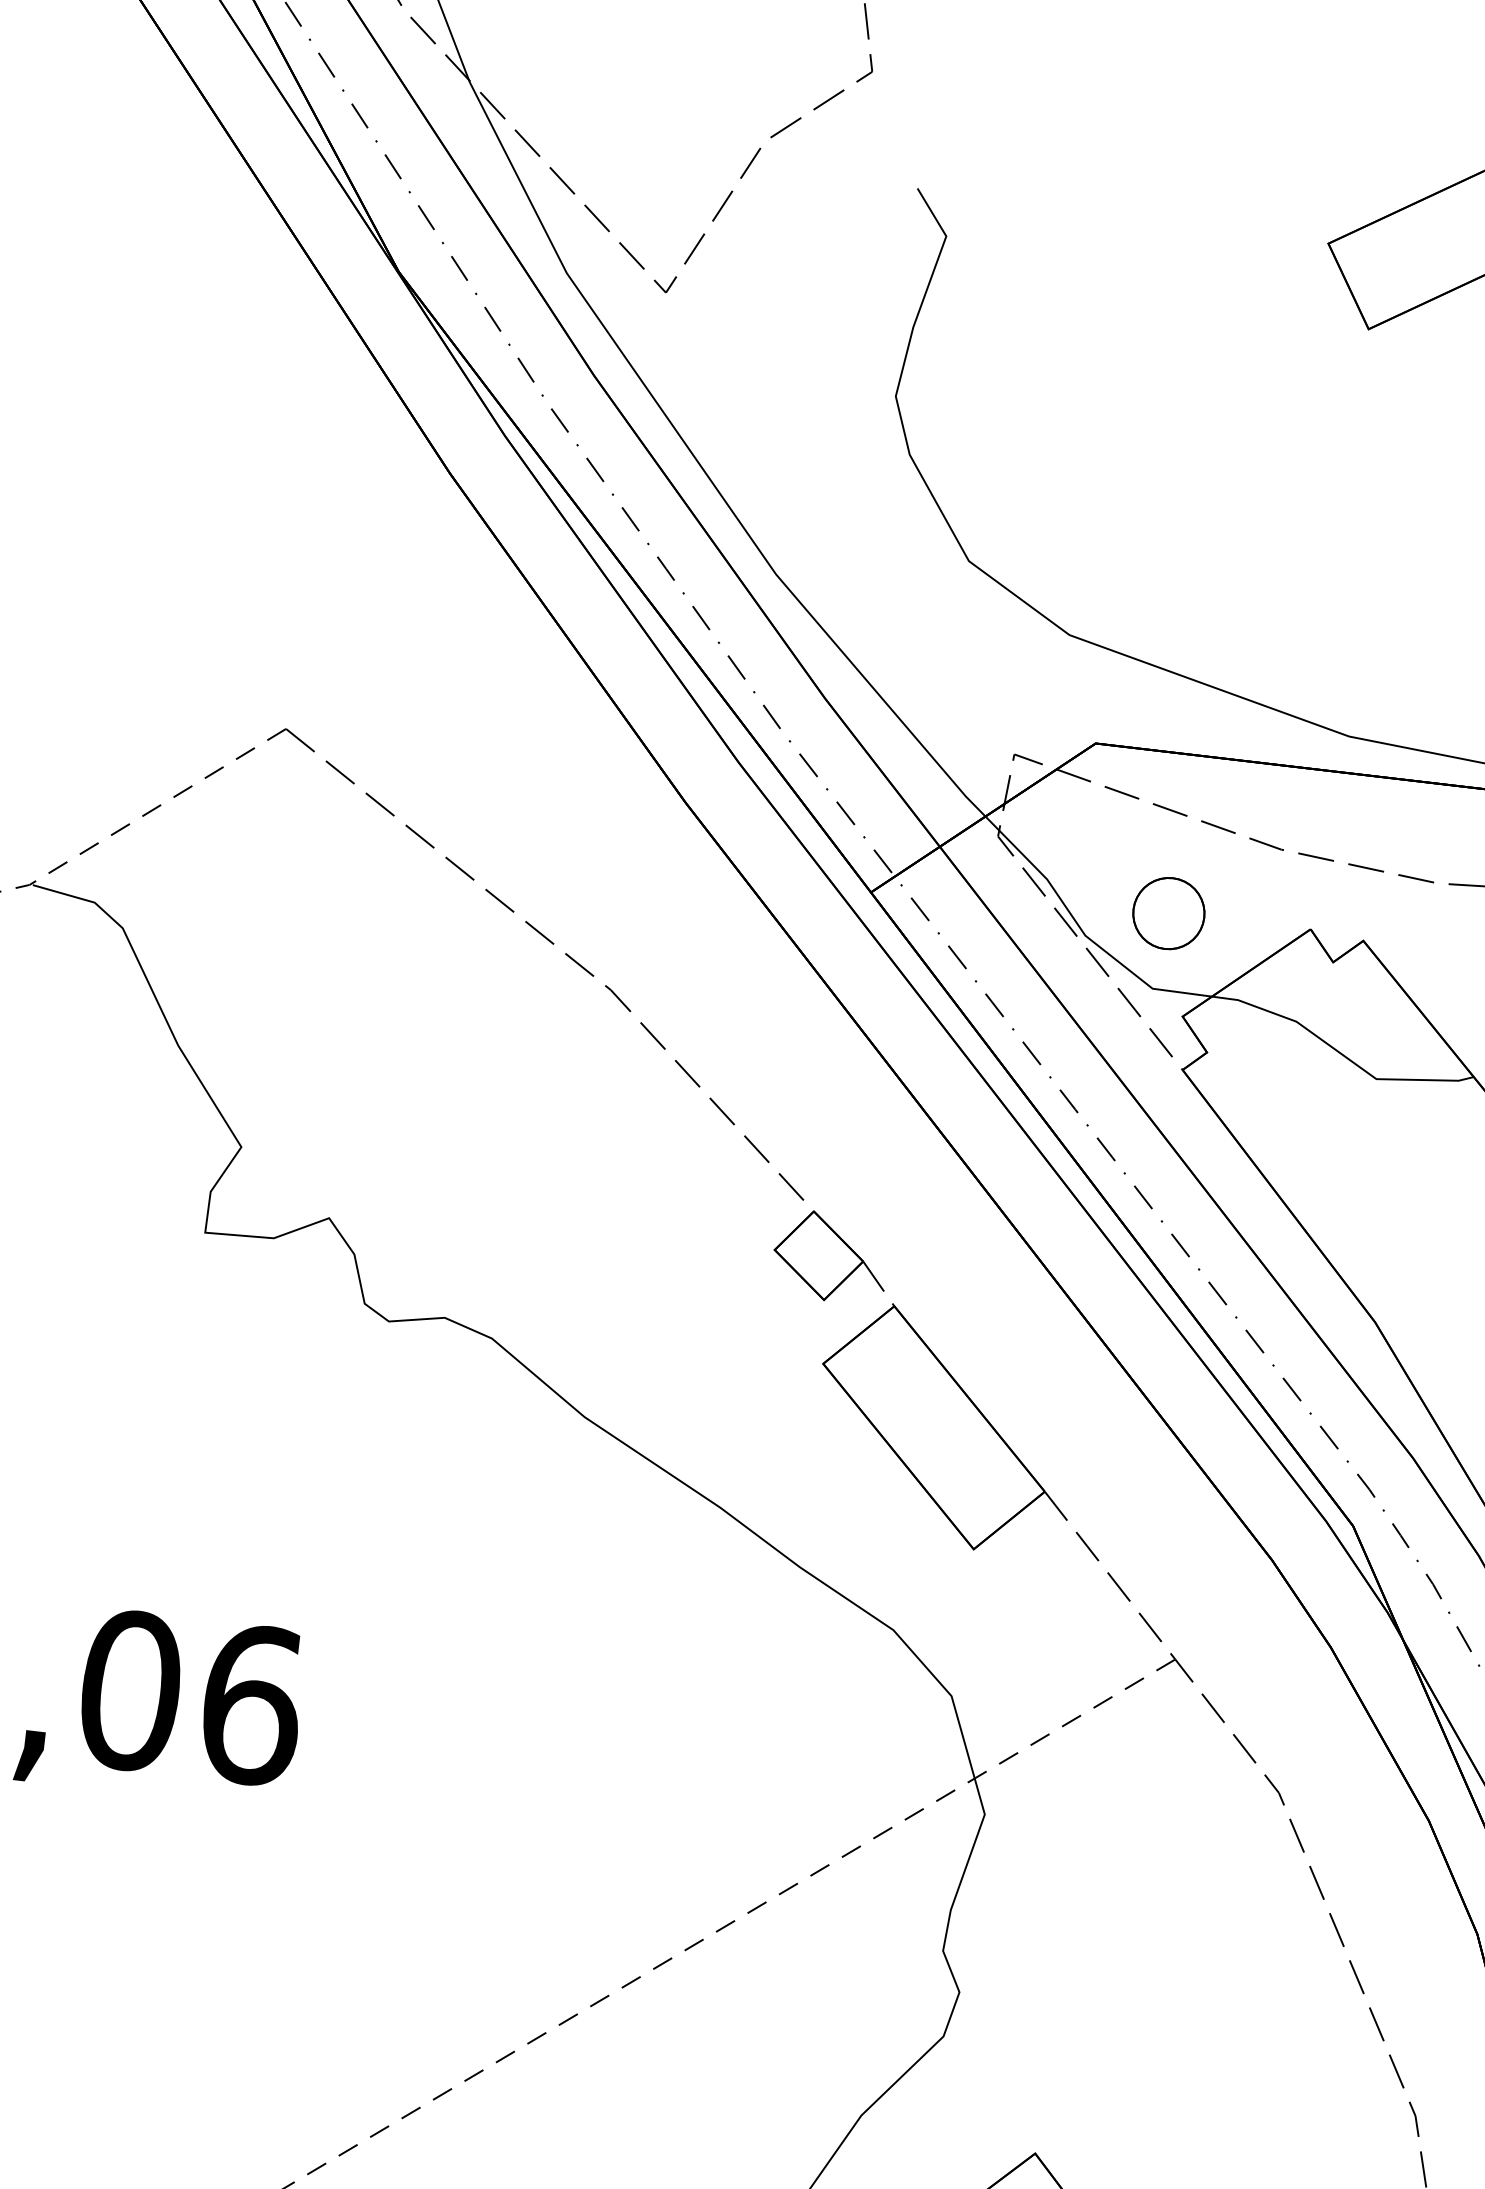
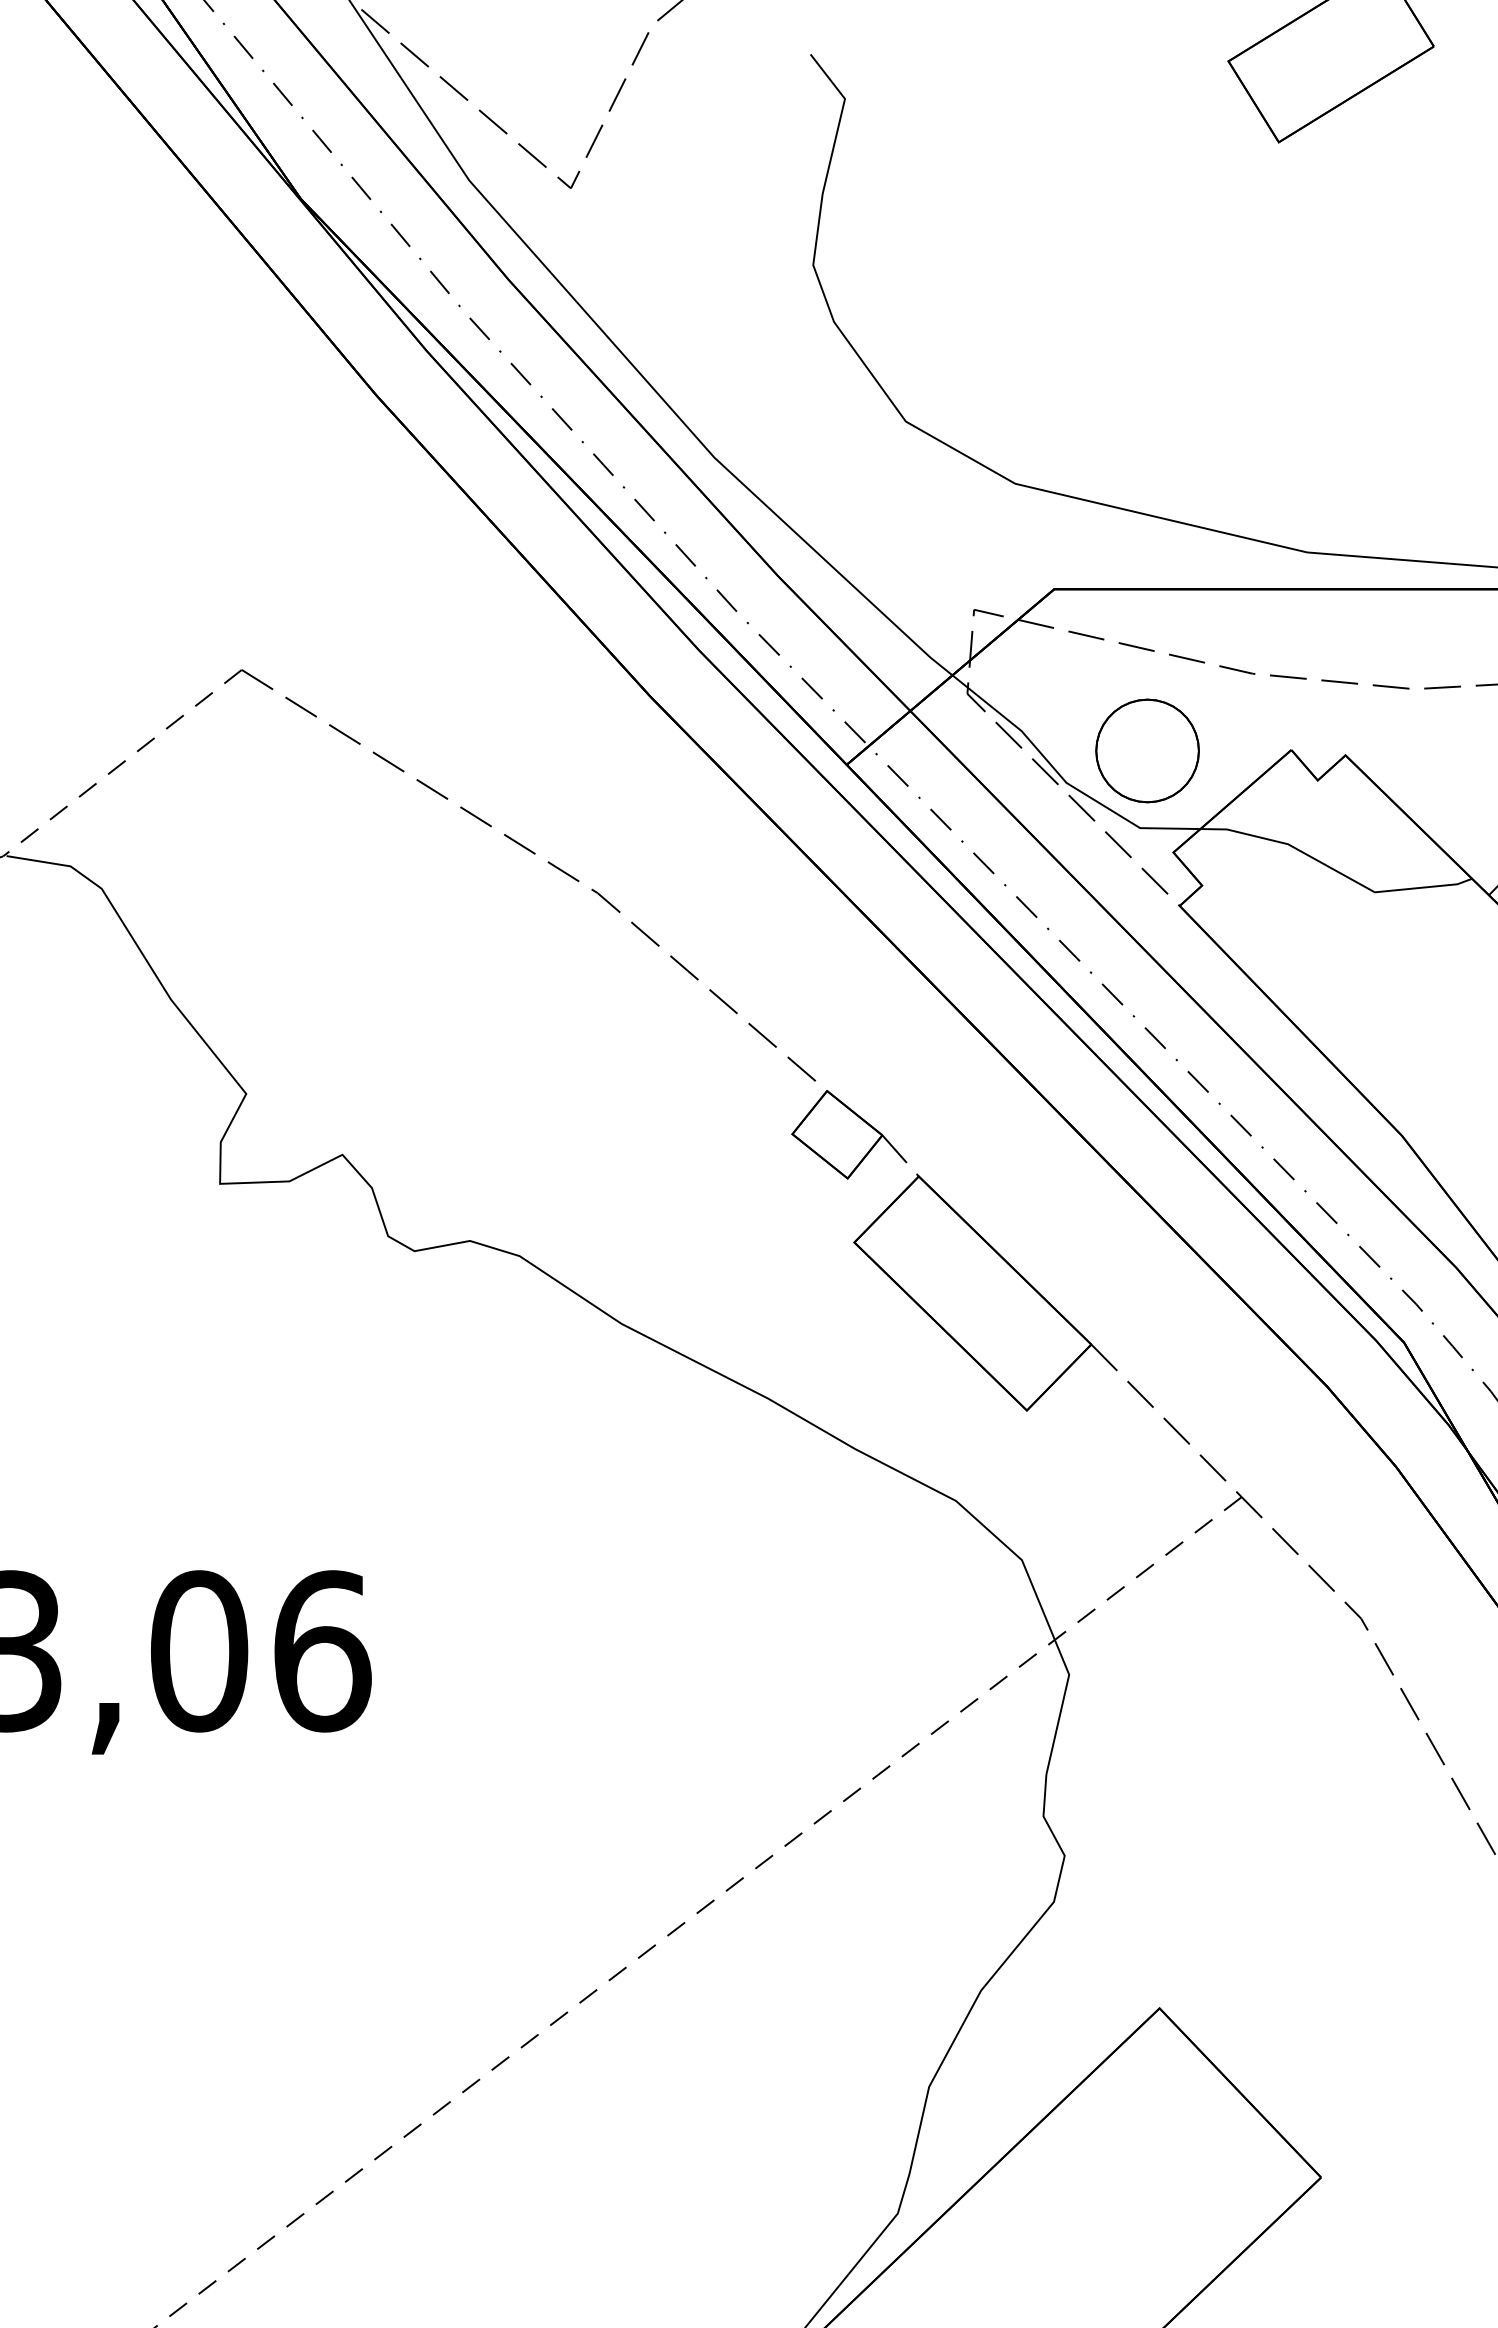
part: (1168, 913) -> (1147, 750), size x1.43

